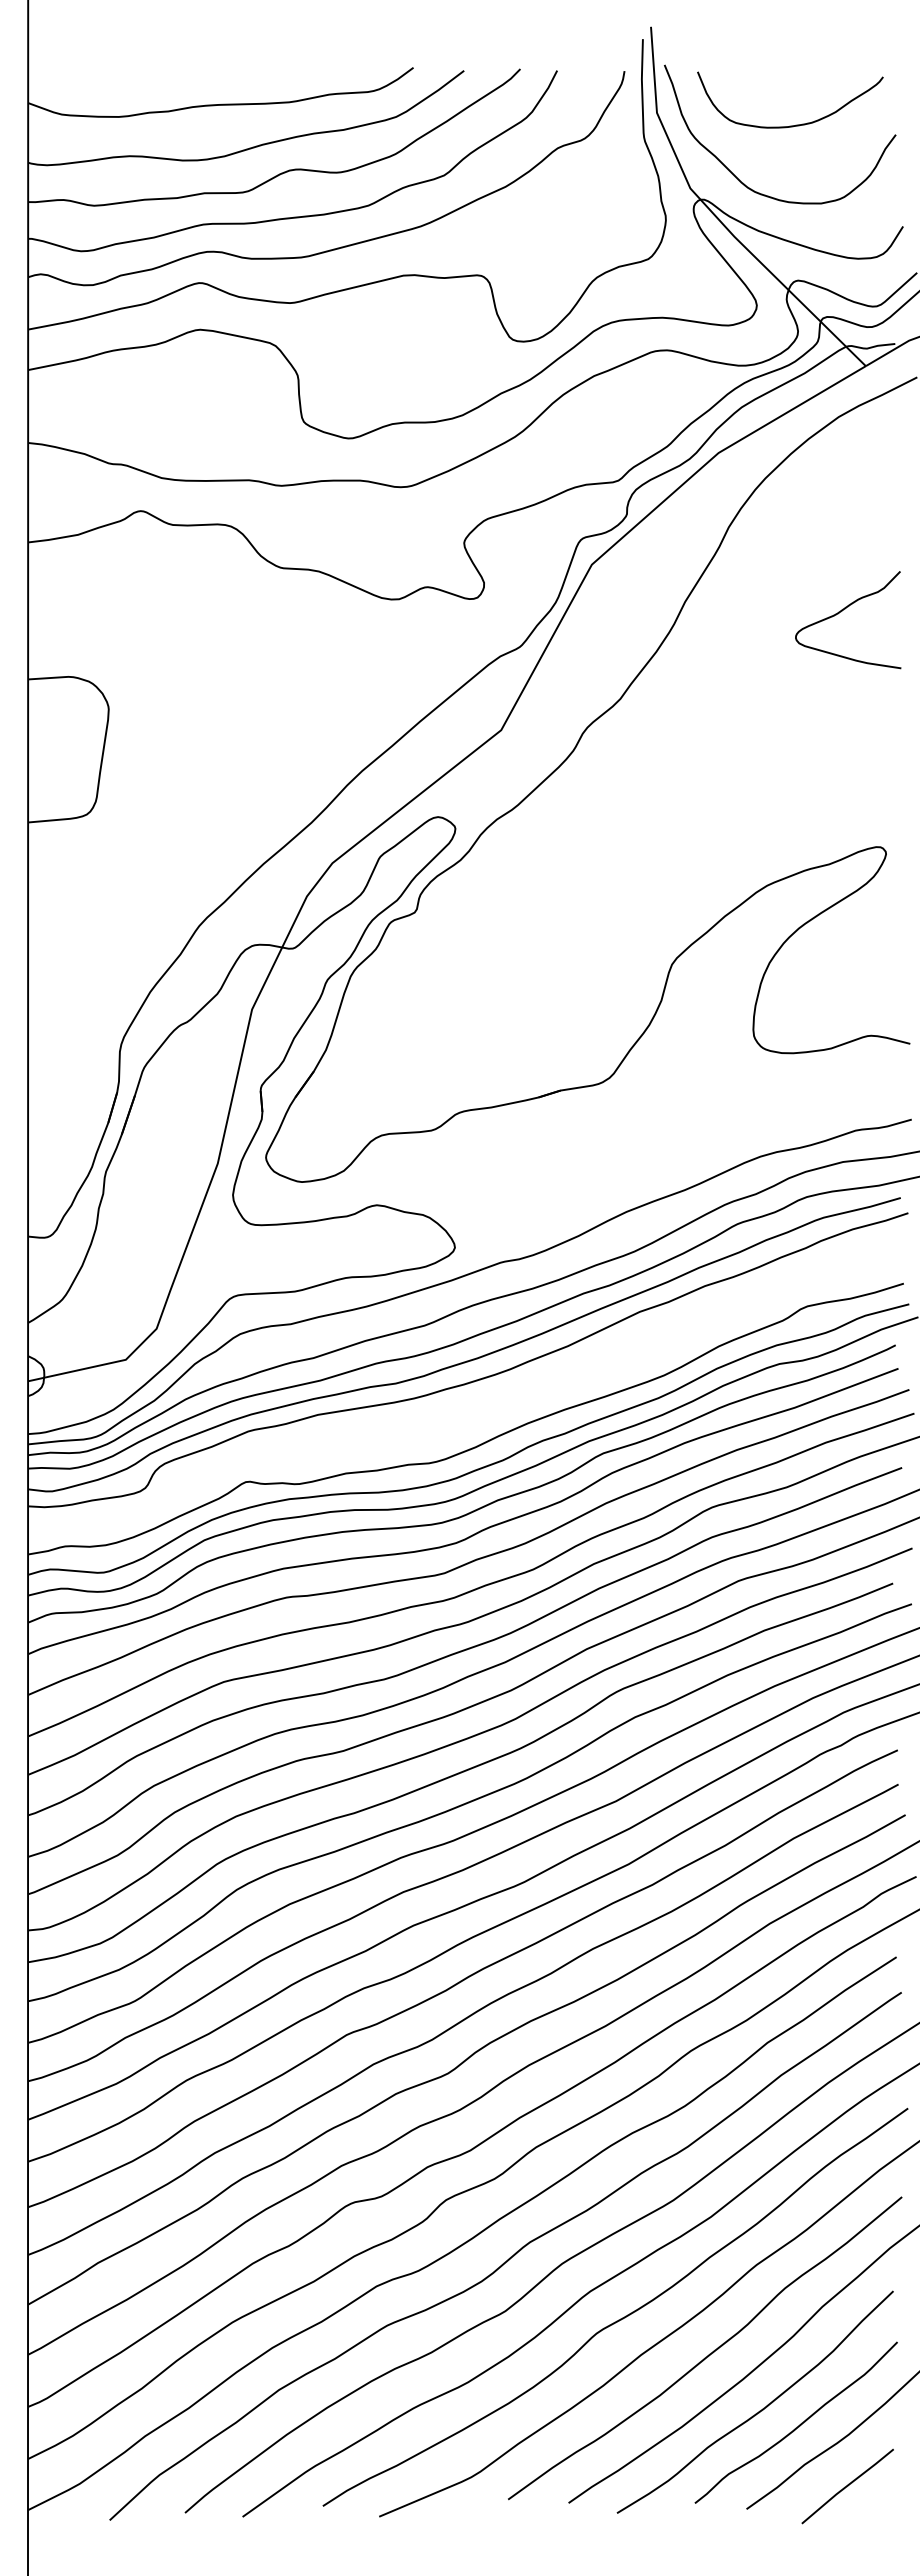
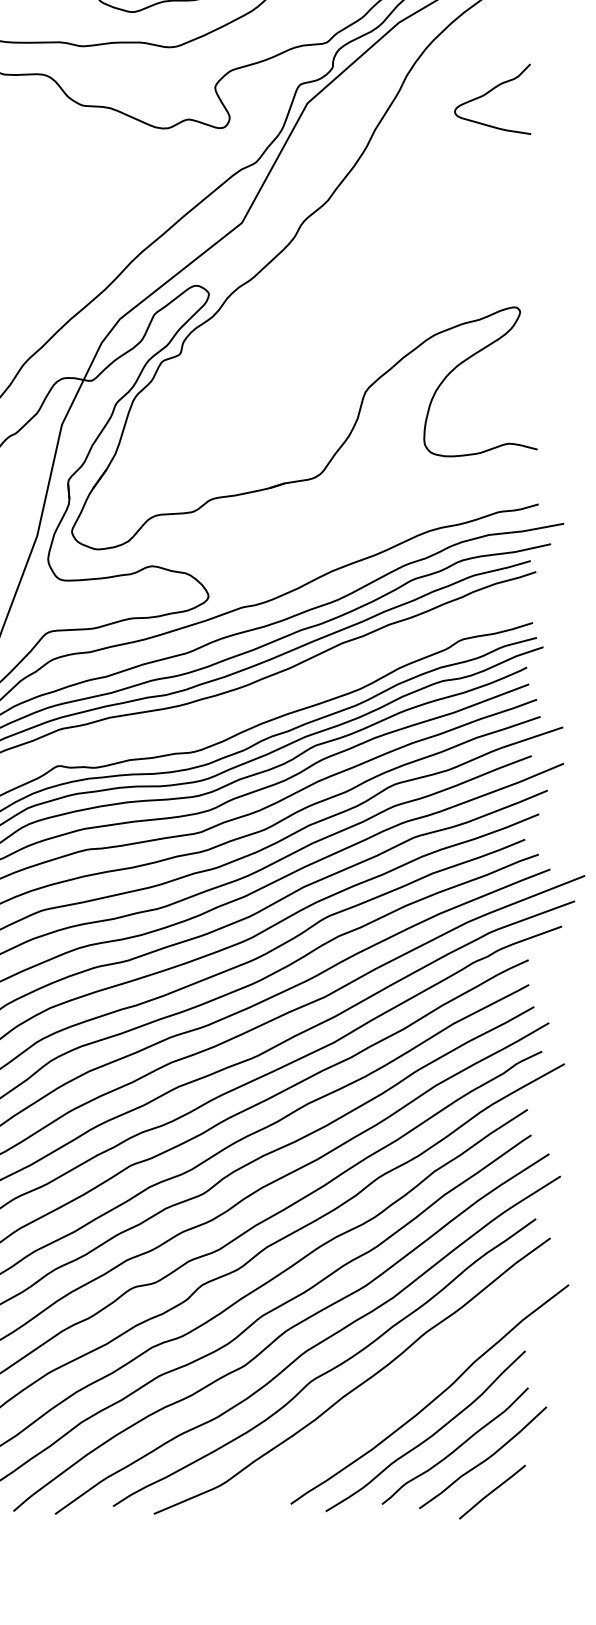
curve: (842, 611) -> (488, 93), moved
curve: (709, 2353) -> (392, 1396), removed

